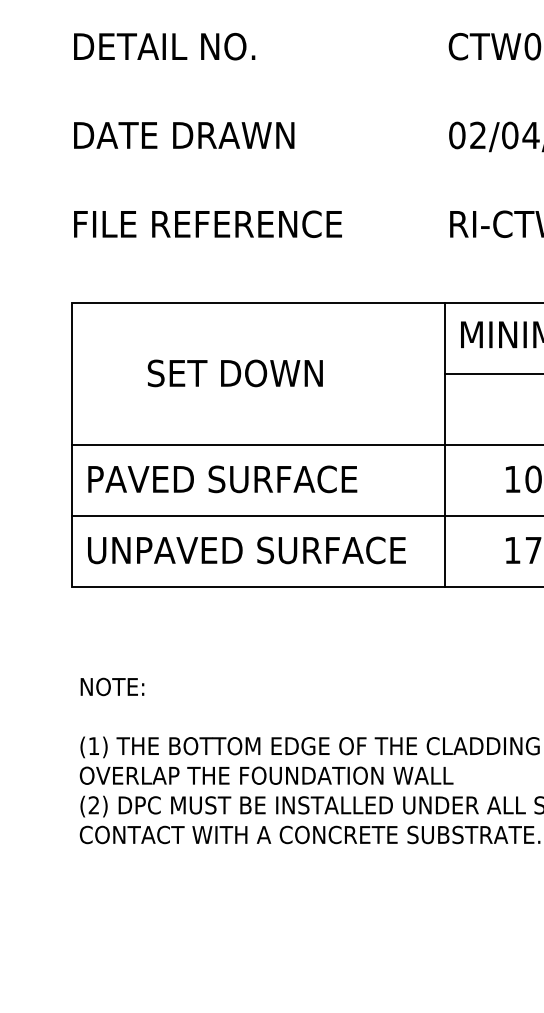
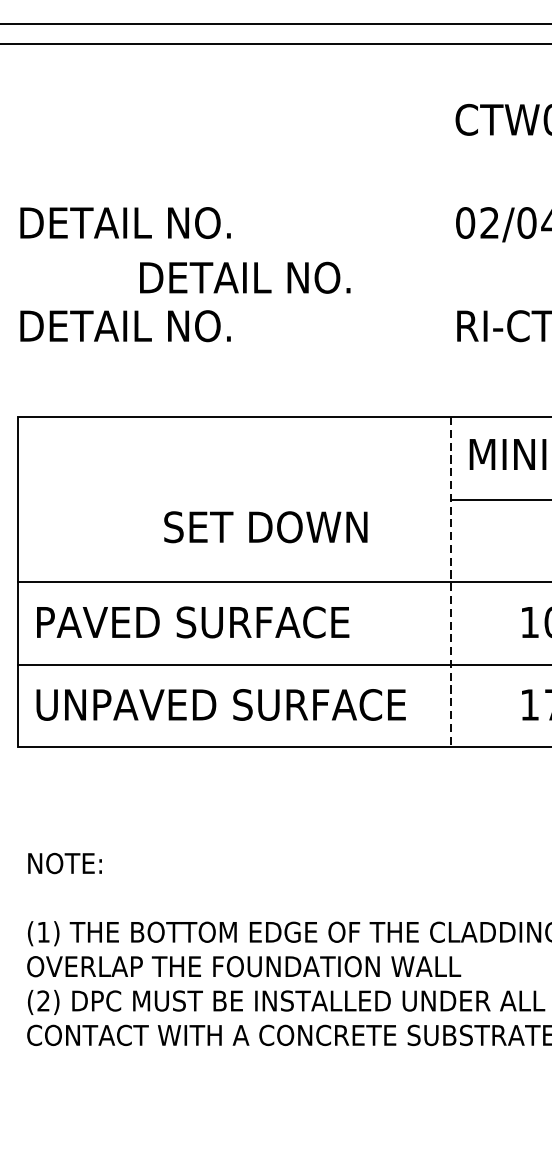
text: (164, 46) -> (245, 277), moved
text: (195, 135) -> (161, 223), DATE DRAWN -> DETAIL NO.
text: (209, 224) -> (177, 326), FILE REFERENCE -> DETAIL NO.
text: (234, 373) -> (264, 527), moved
line: (445, 445) -> (451, 583), solid -> dashed

